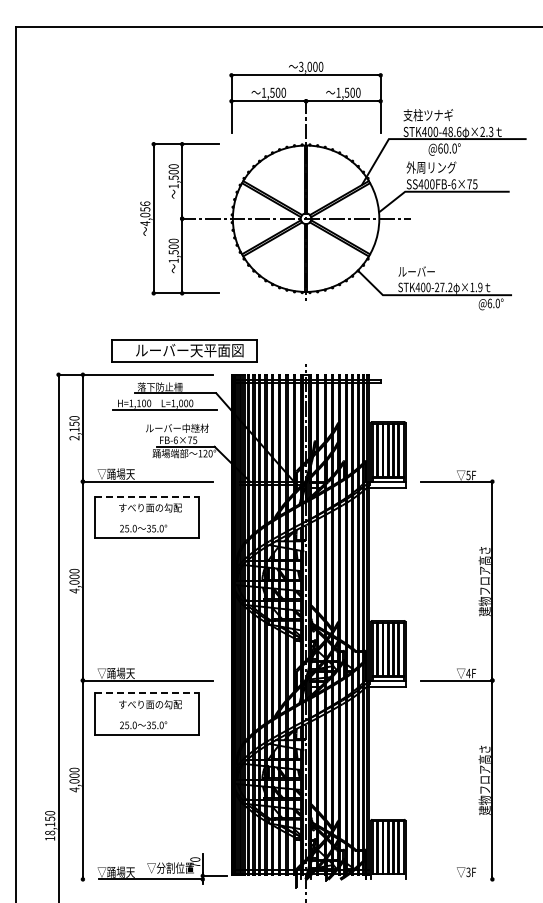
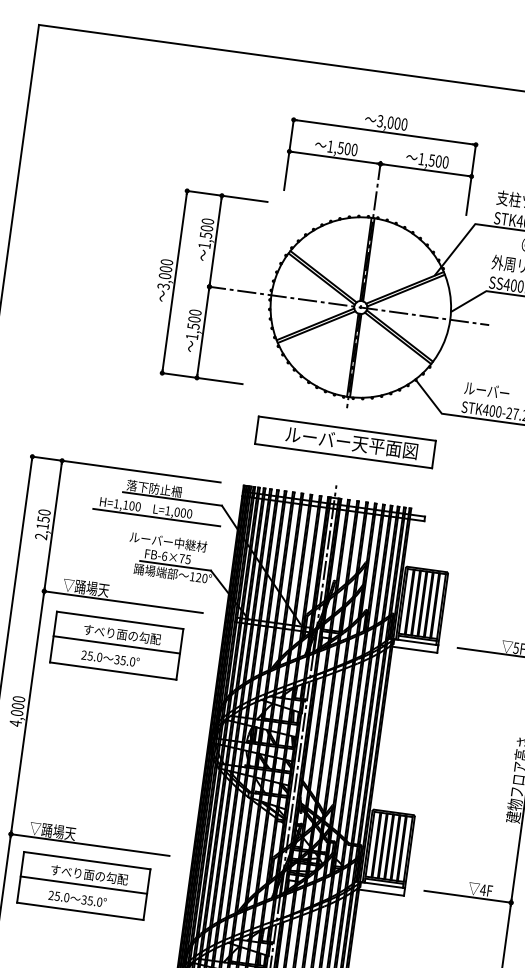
text: (145, 213) -> (165, 274), 4,056 -> 3,000
part: (184, 350) -> (345, 441), moved
line: (147, 496) -> (120, 620), dashed -> solid
line: (146, 516) -> (116, 644), added
line: (147, 693) -> (87, 860), dashed -> solid
line: (146, 713) -> (83, 885), added

